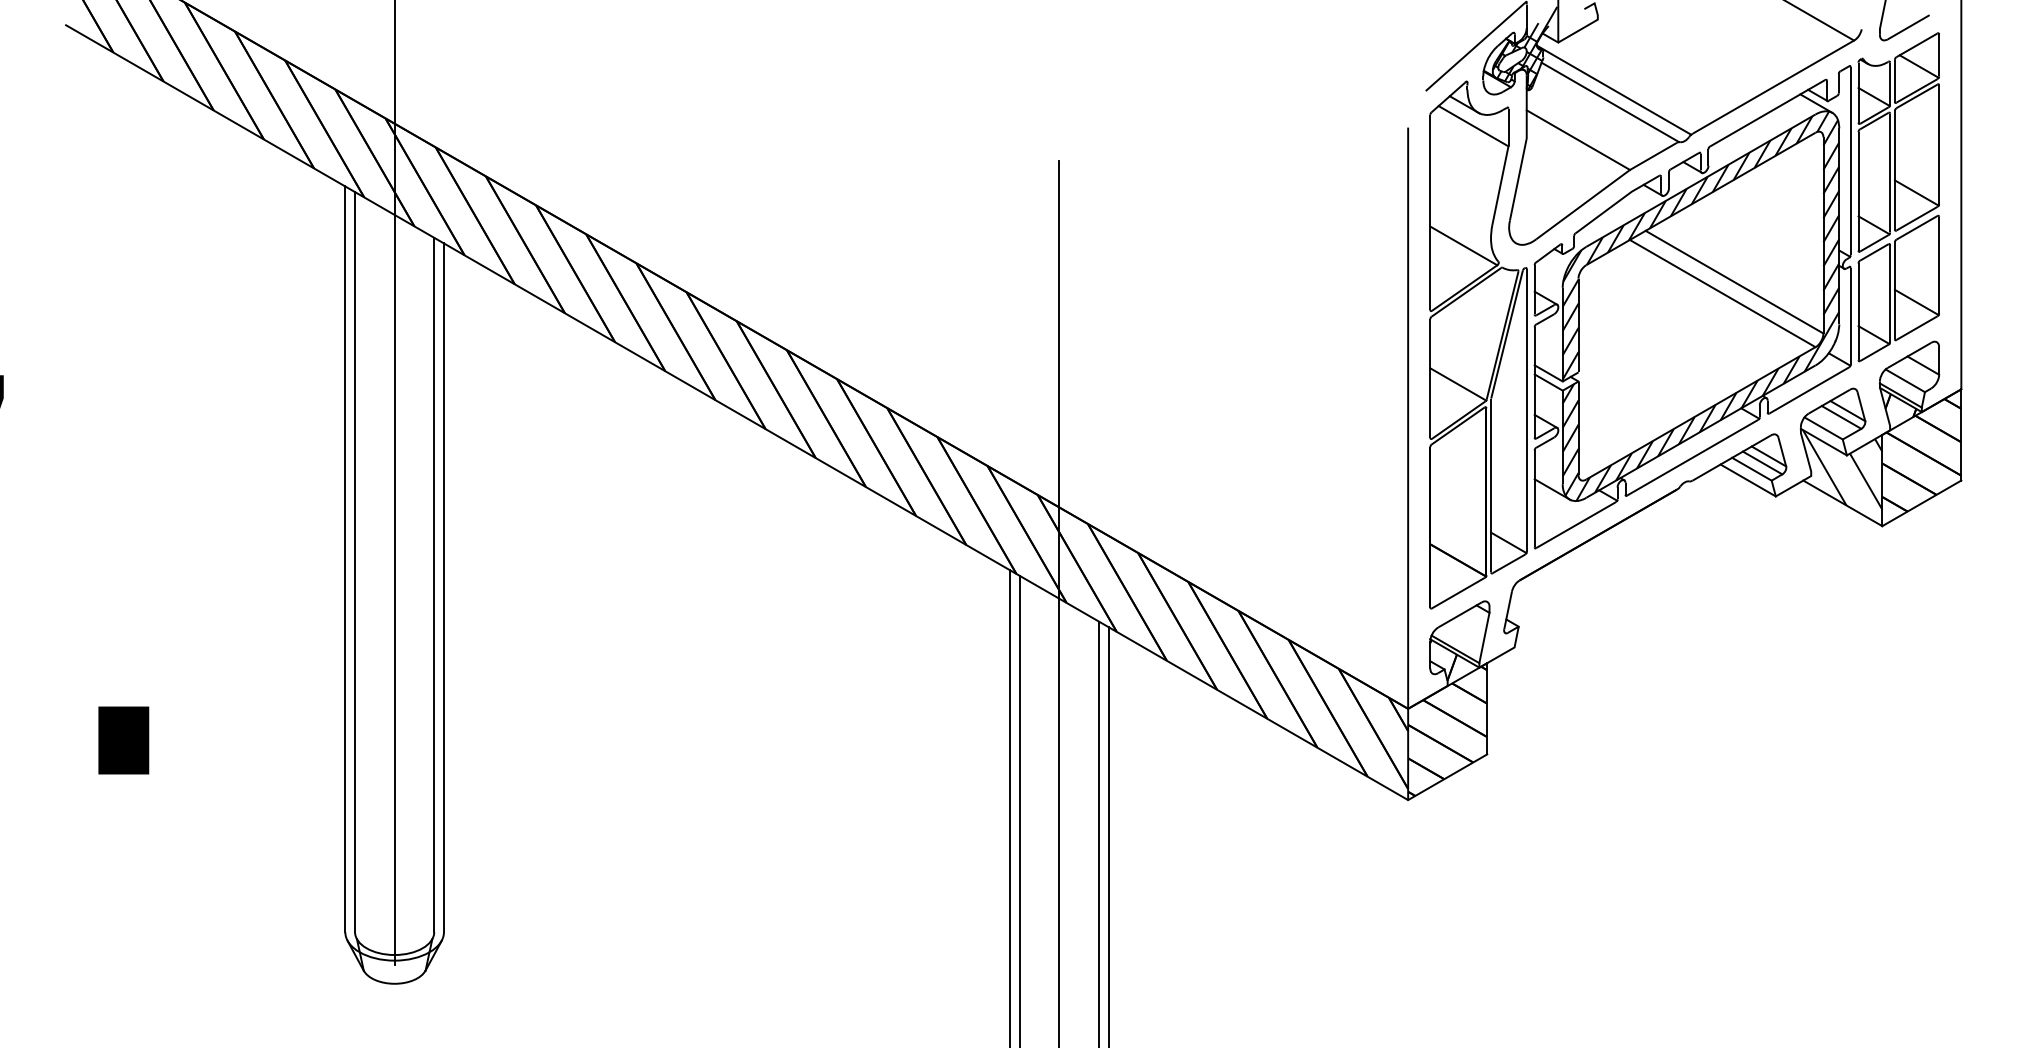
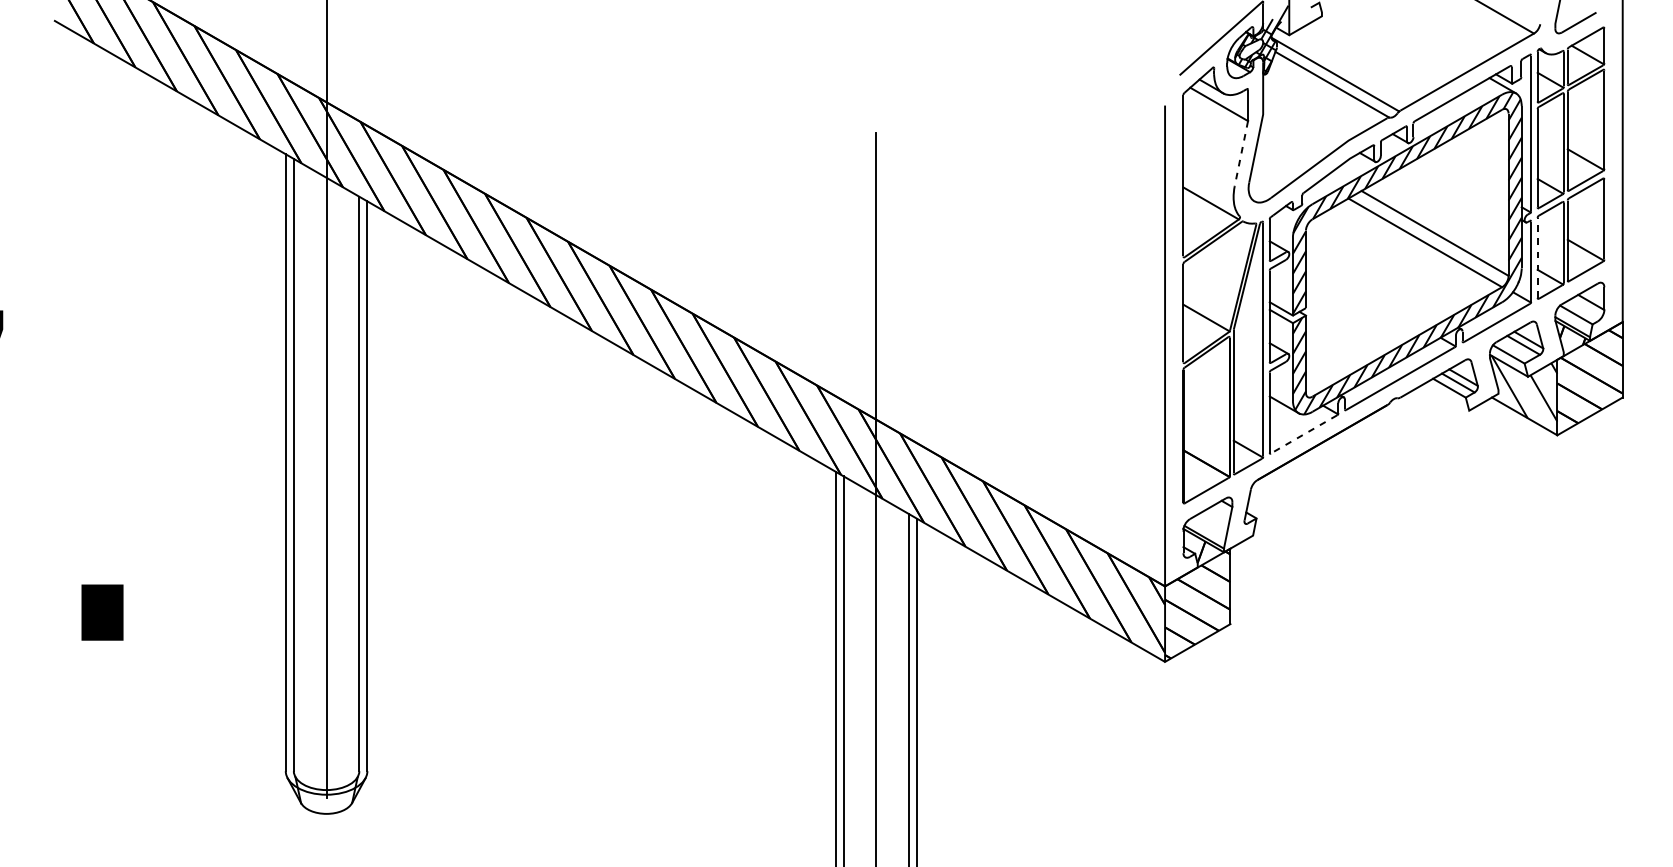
line: (1578, 139) -> (1305, 115), removed
line: (1500, 186) -> (1241, 154), solid -> dashed
line: (1858, 311) -> (1537, 257), solid -> dashed
line: (1747, 480) -> (1445, 397), removed
line: (1575, 525) -> (1303, 434), solid -> dashed

